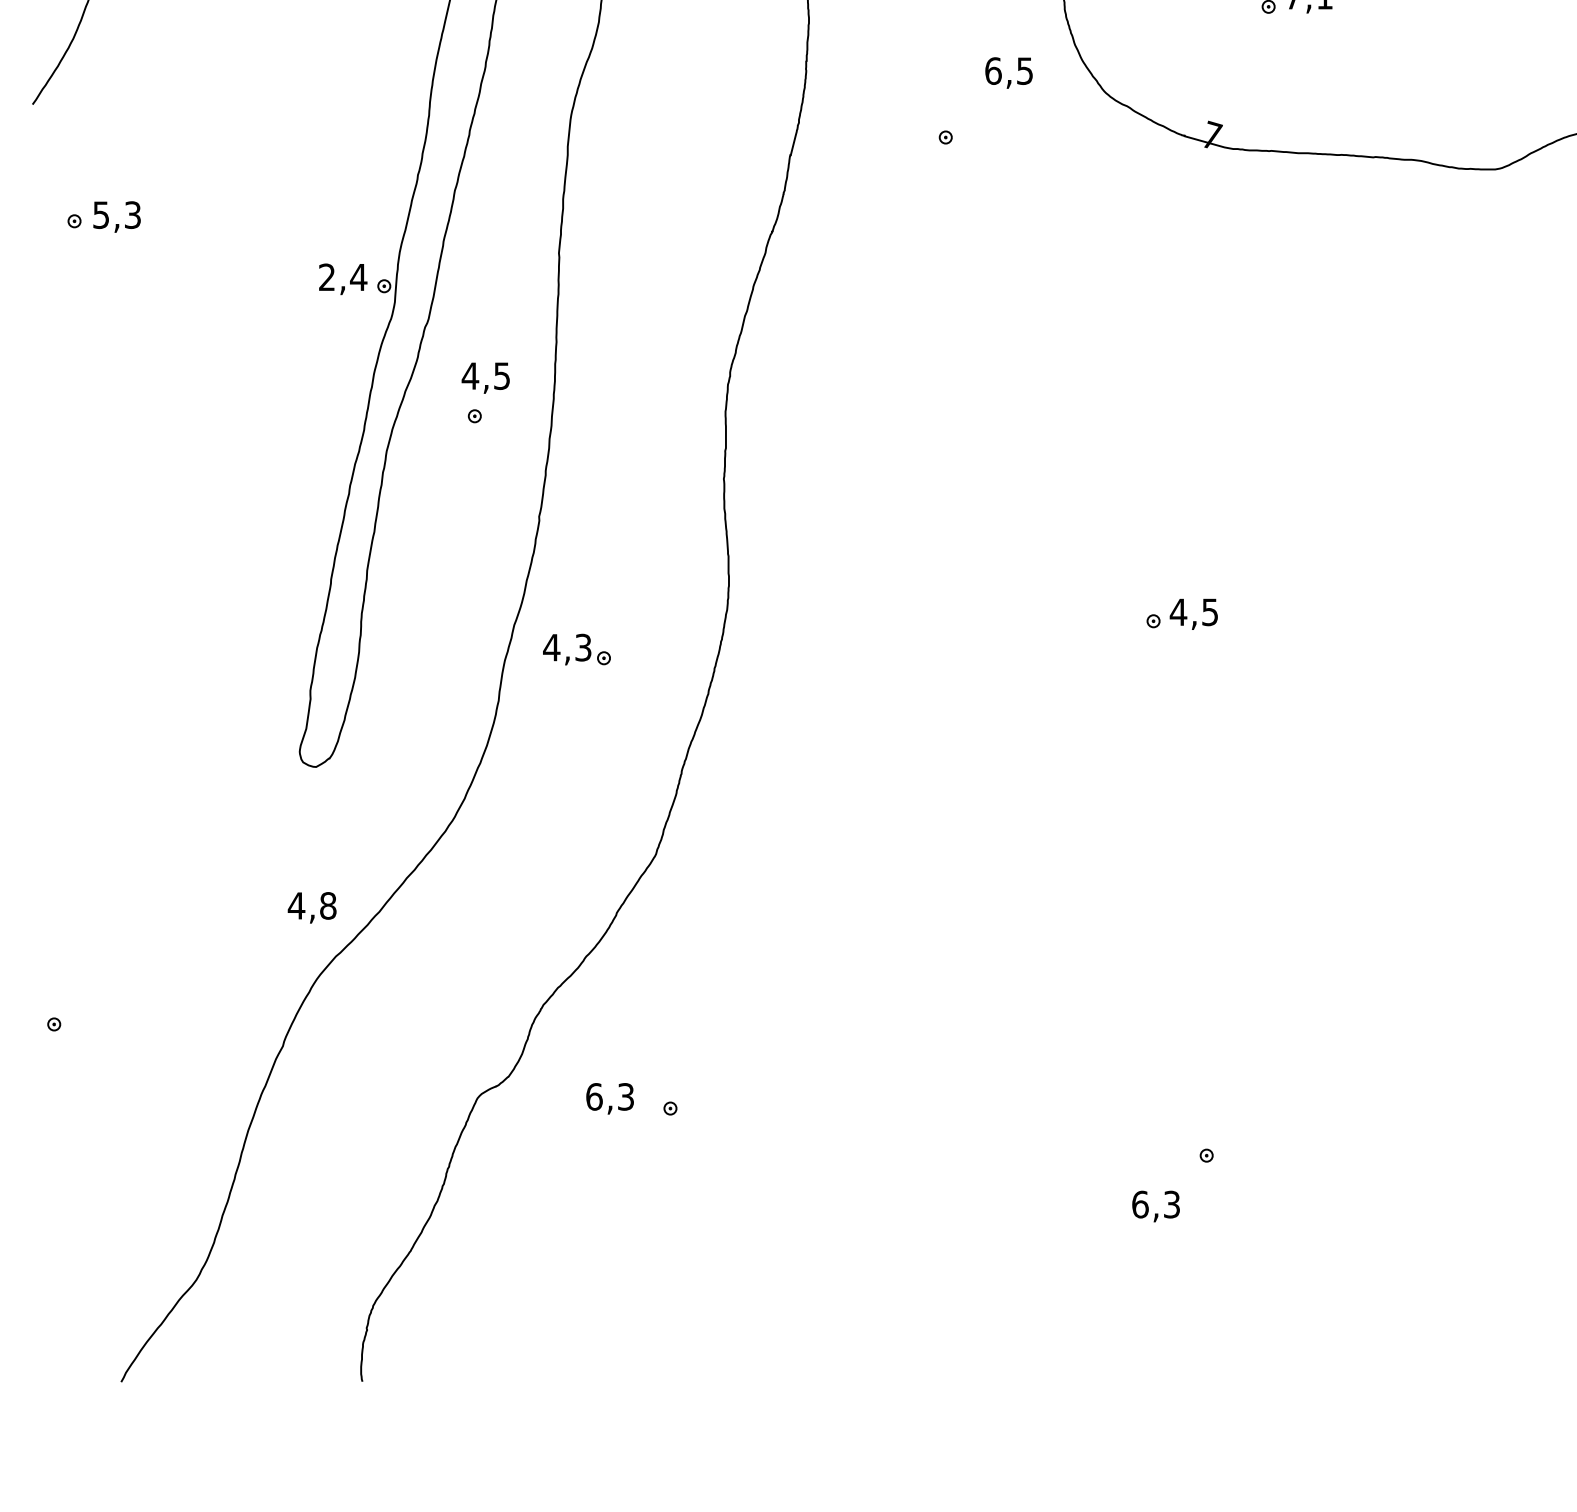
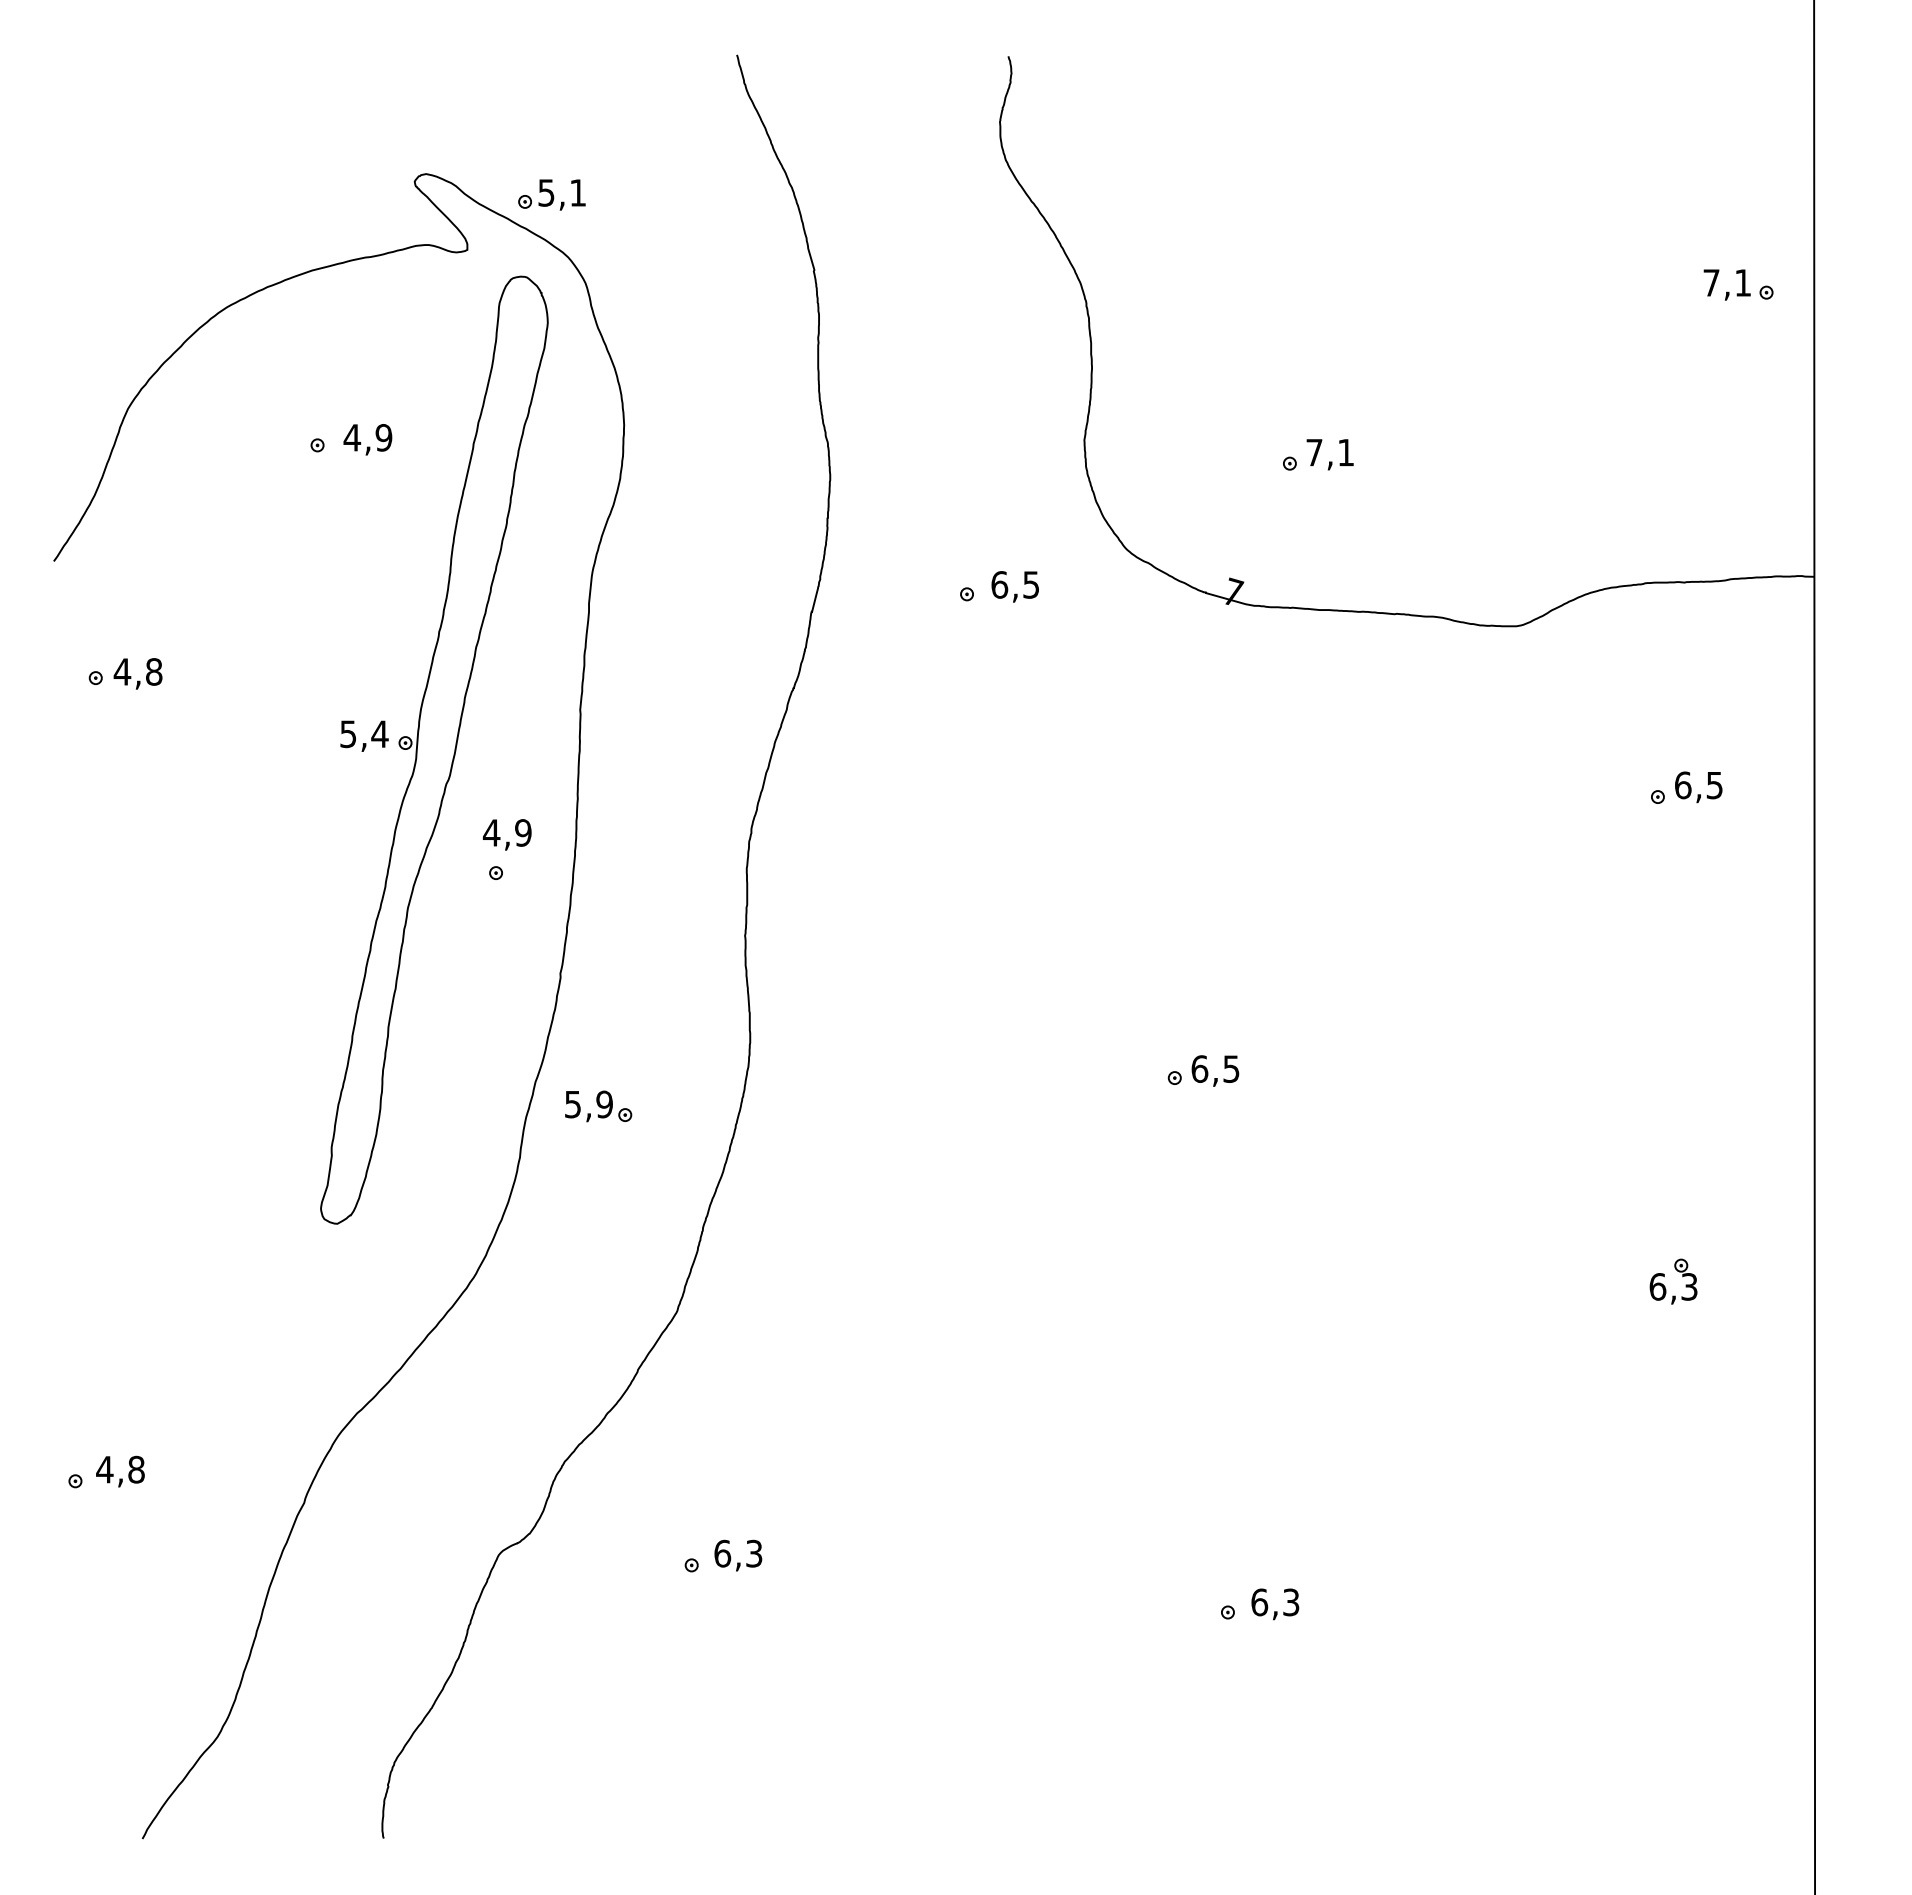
text: (1008, 72) -> (1014, 586), moved
text: (116, 214) -> (137, 671), 5,3 -> 4,8
text: (326, 277) -> (347, 734), 2,4 -> 5,4
text: (502, 375) -> (523, 832), 4,5 -> 4,9
text: (1178, 611) -> (1199, 1068), 4,5 -> 6,5
text: (567, 647) -> (588, 1104), 4,3 -> 5,9
text: (312, 907) -> (120, 1471), moved
text: (610, 1098) -> (738, 1555), moved
text: (1156, 1206) -> (1275, 1604), moved

